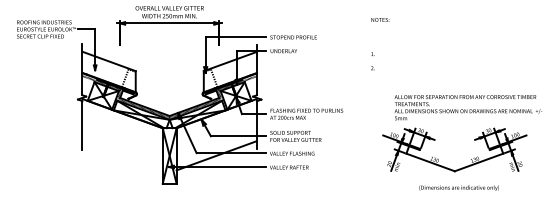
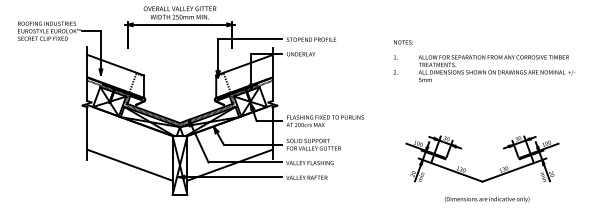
text: (380, 19) -> (403, 41), moved
text: (467, 107) -> (495, 68), moved
line: (122, 155) -> (129, 164), added

